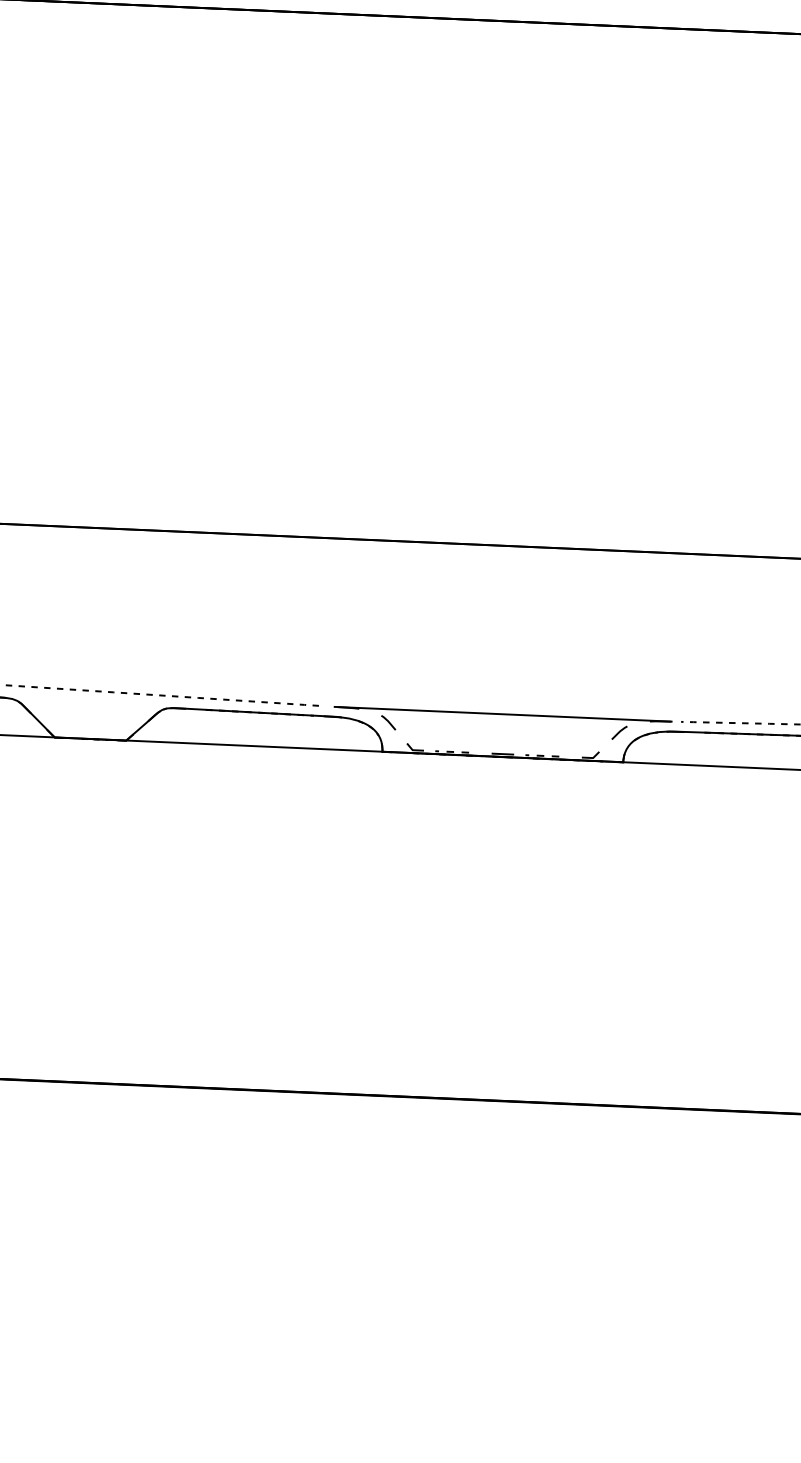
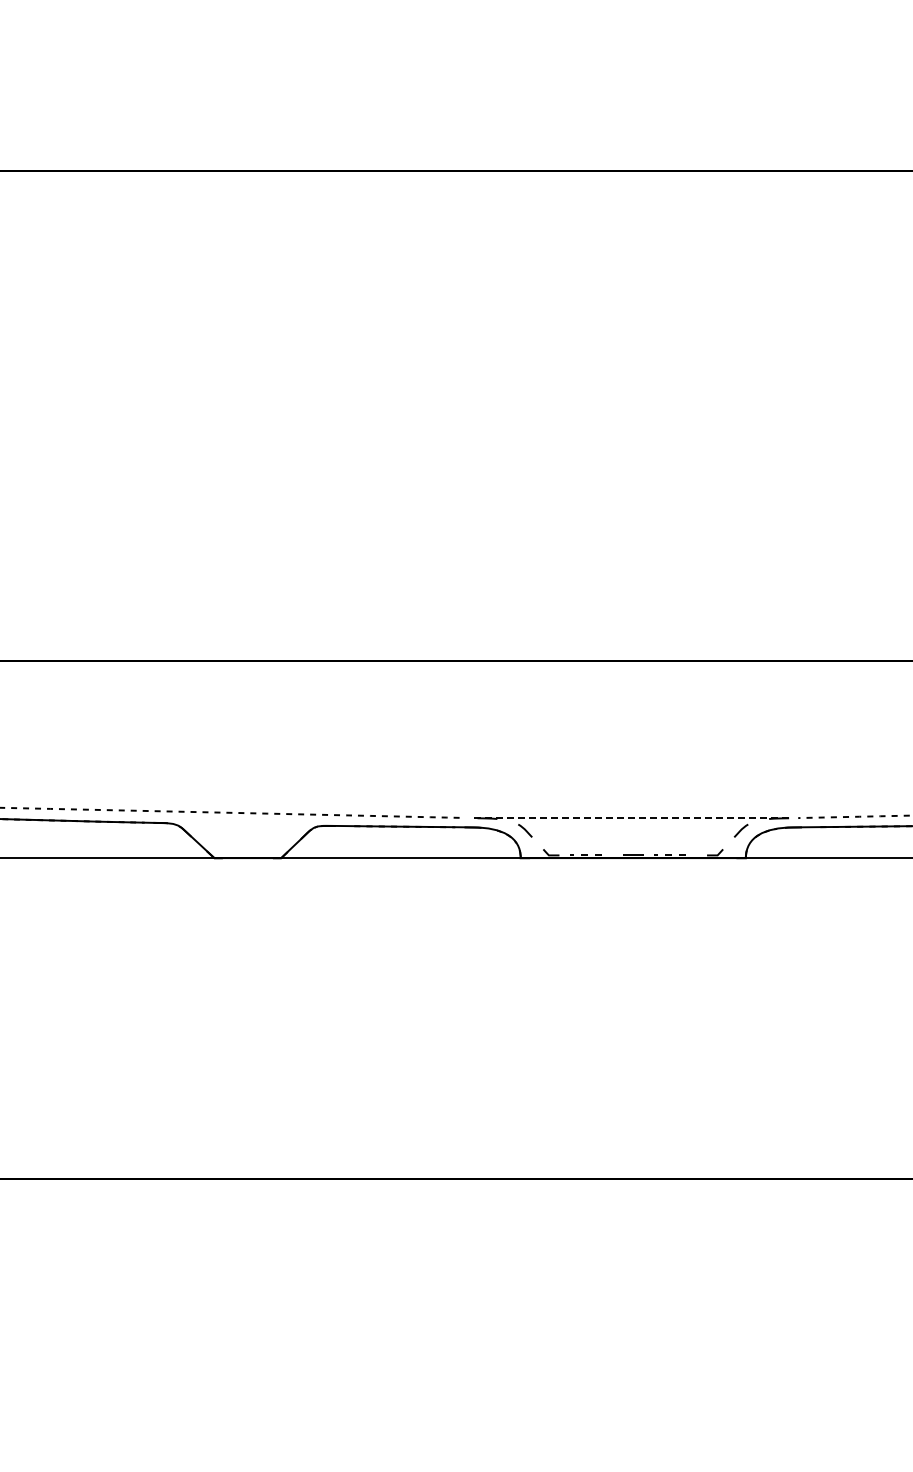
line: (503, 714) -> (632, 818), solid -> dashed

